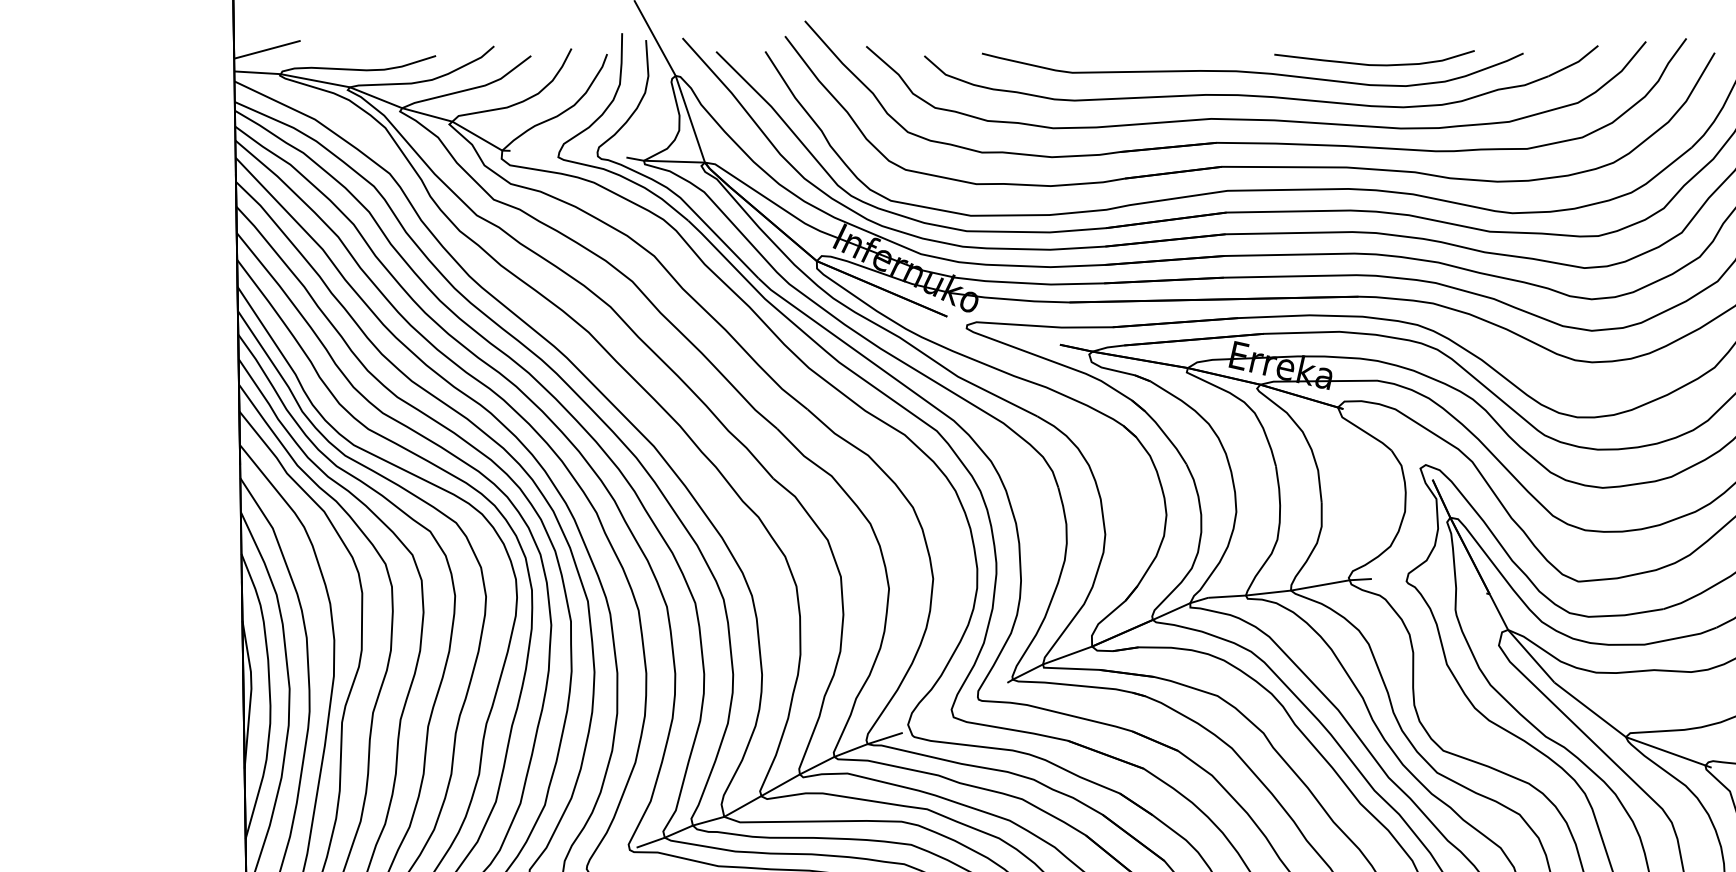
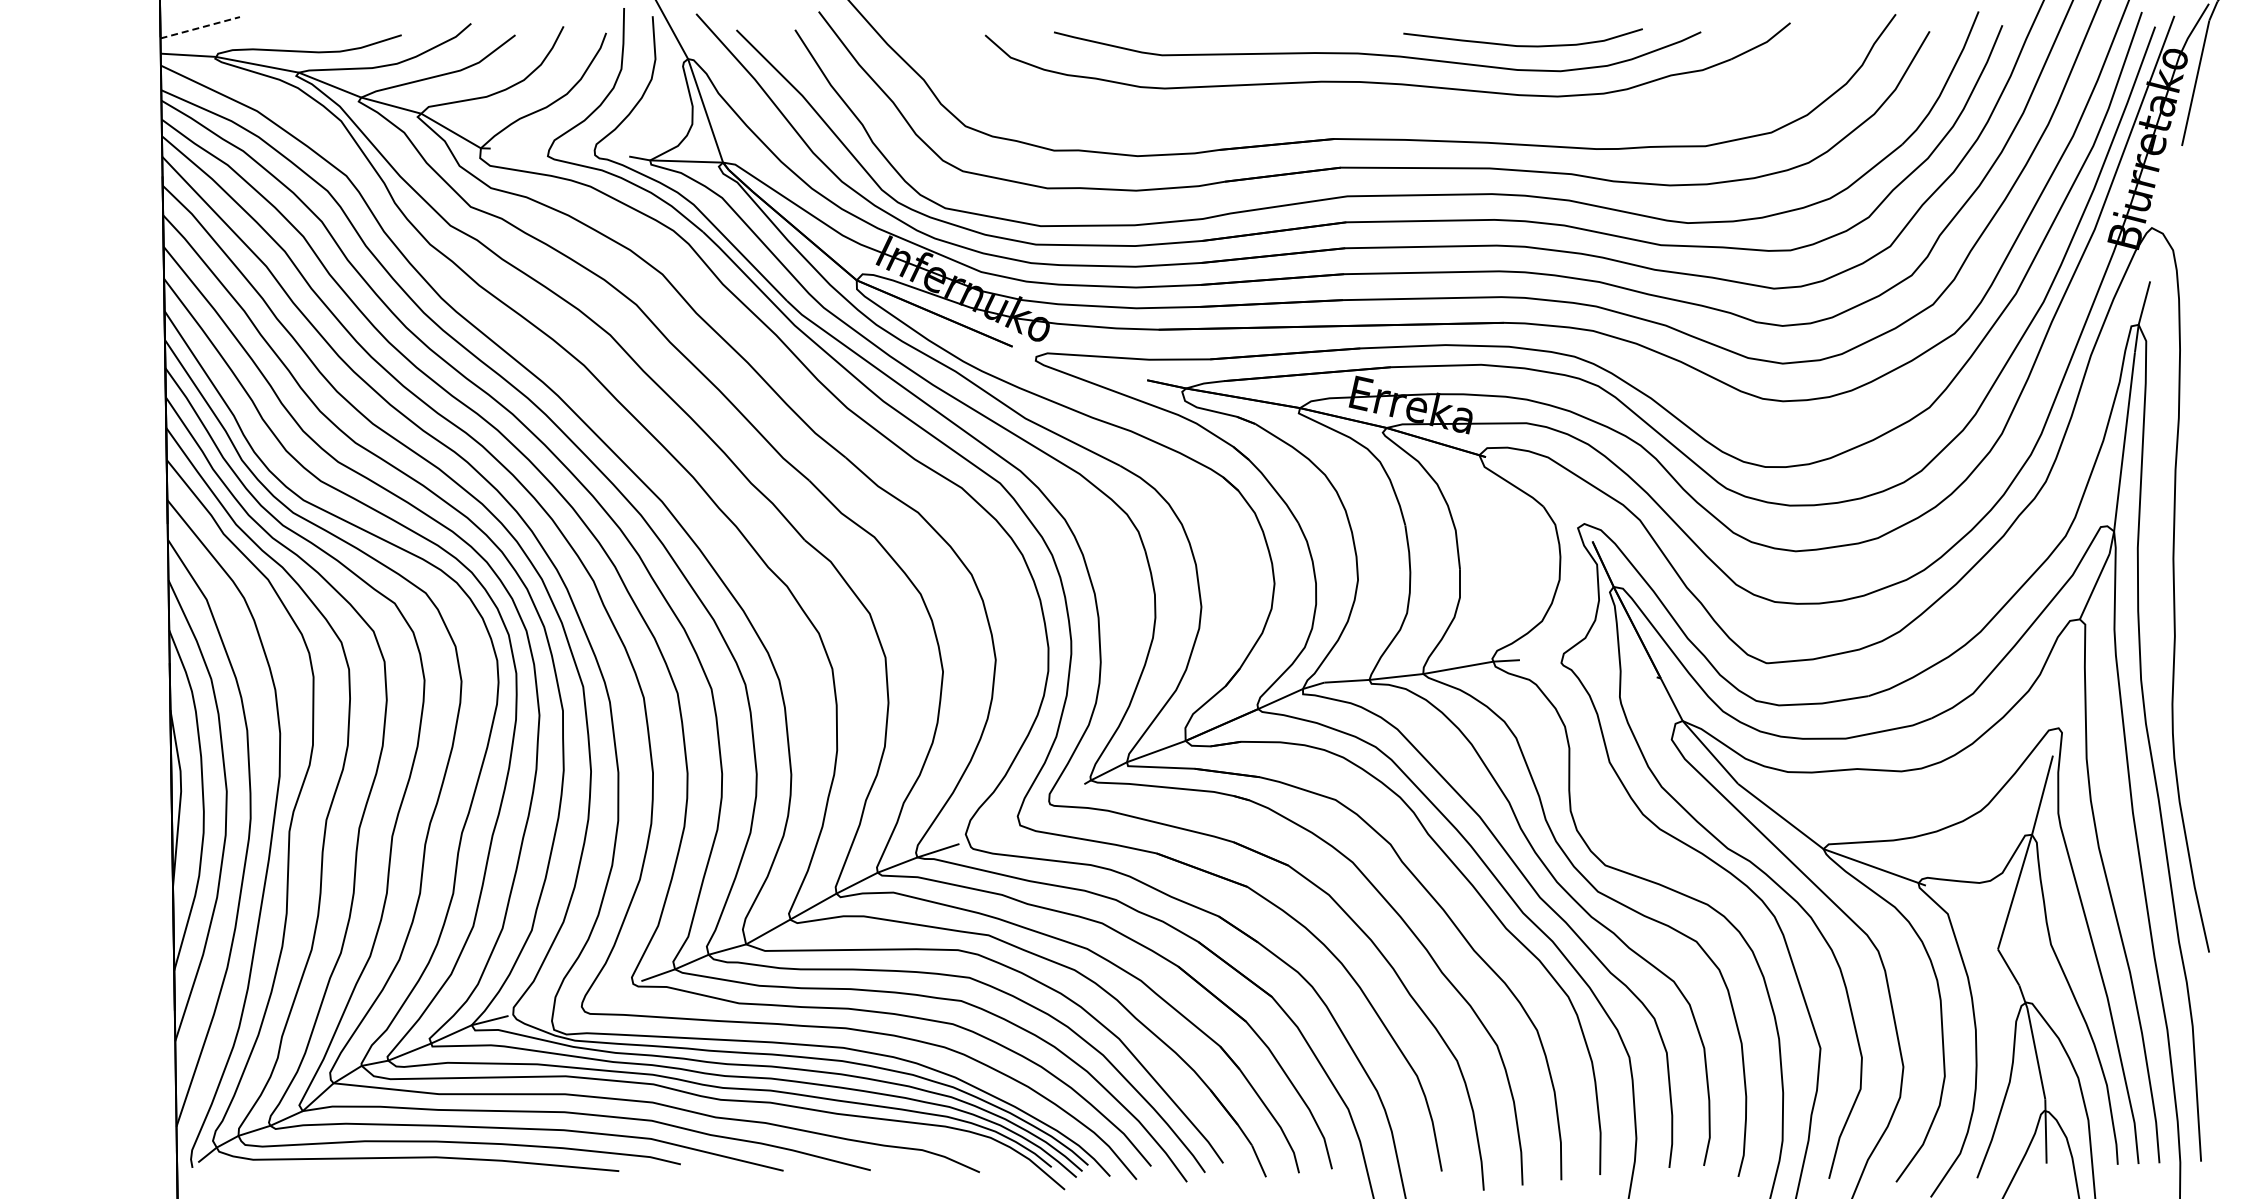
line: (267, 49) -> (200, 27), solid -> dashed
curve: (1256, 118) -> (1381, 110), removed

